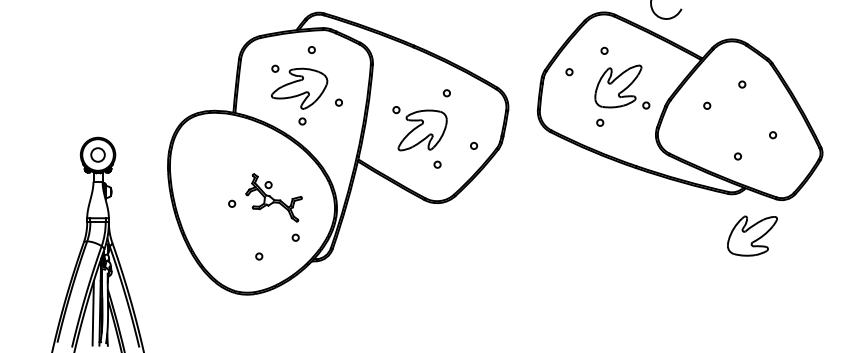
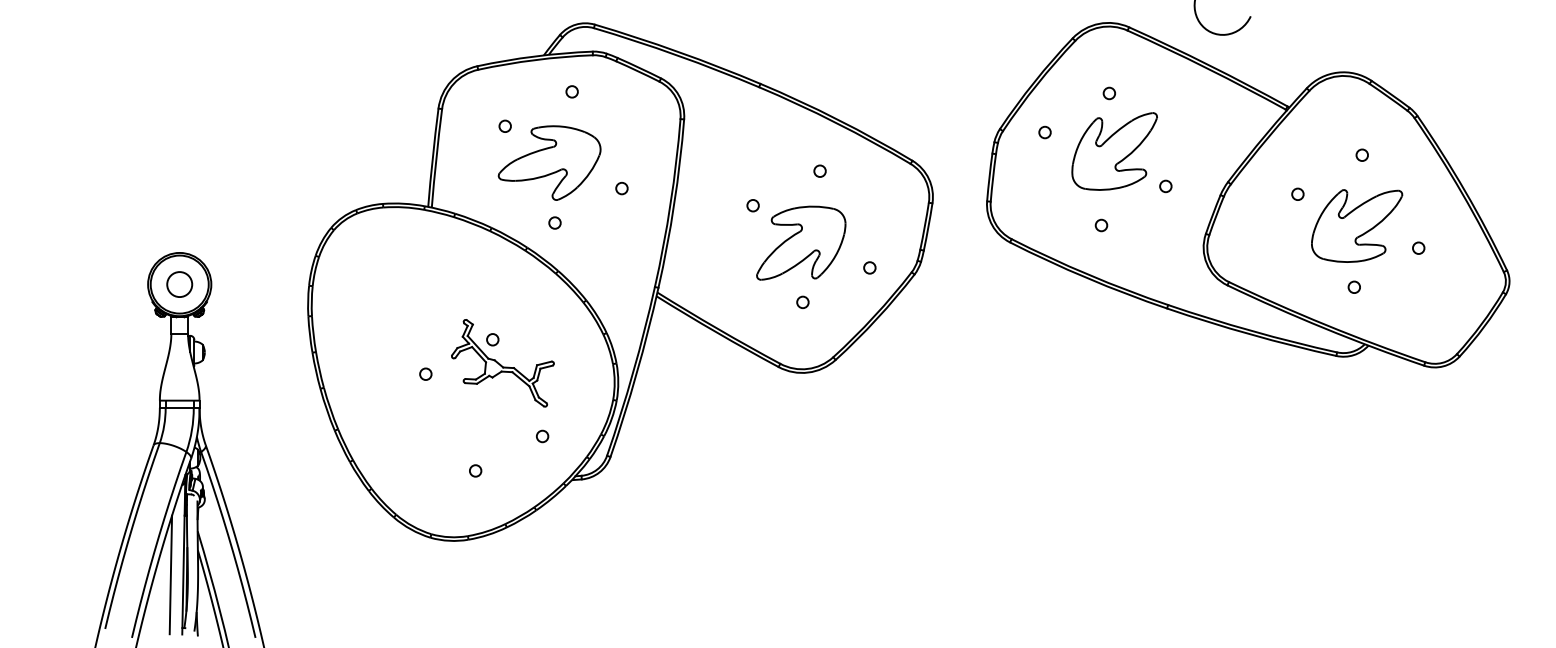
part: (622, 86) -> (1122, 151), moved
part: (419, 128) -> (795, 239), moved
part: (752, 235) -> (1357, 224), moved

